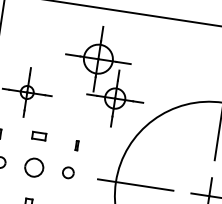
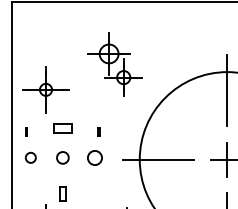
part: (104, 76) -> (114, 64), size x0.7
part: (38, 135) -> (62, 127), size x1.4
part: (33, 167) -> (62, 157), size x0.7
part: (68, 172) -> (94, 157), size x1.4

